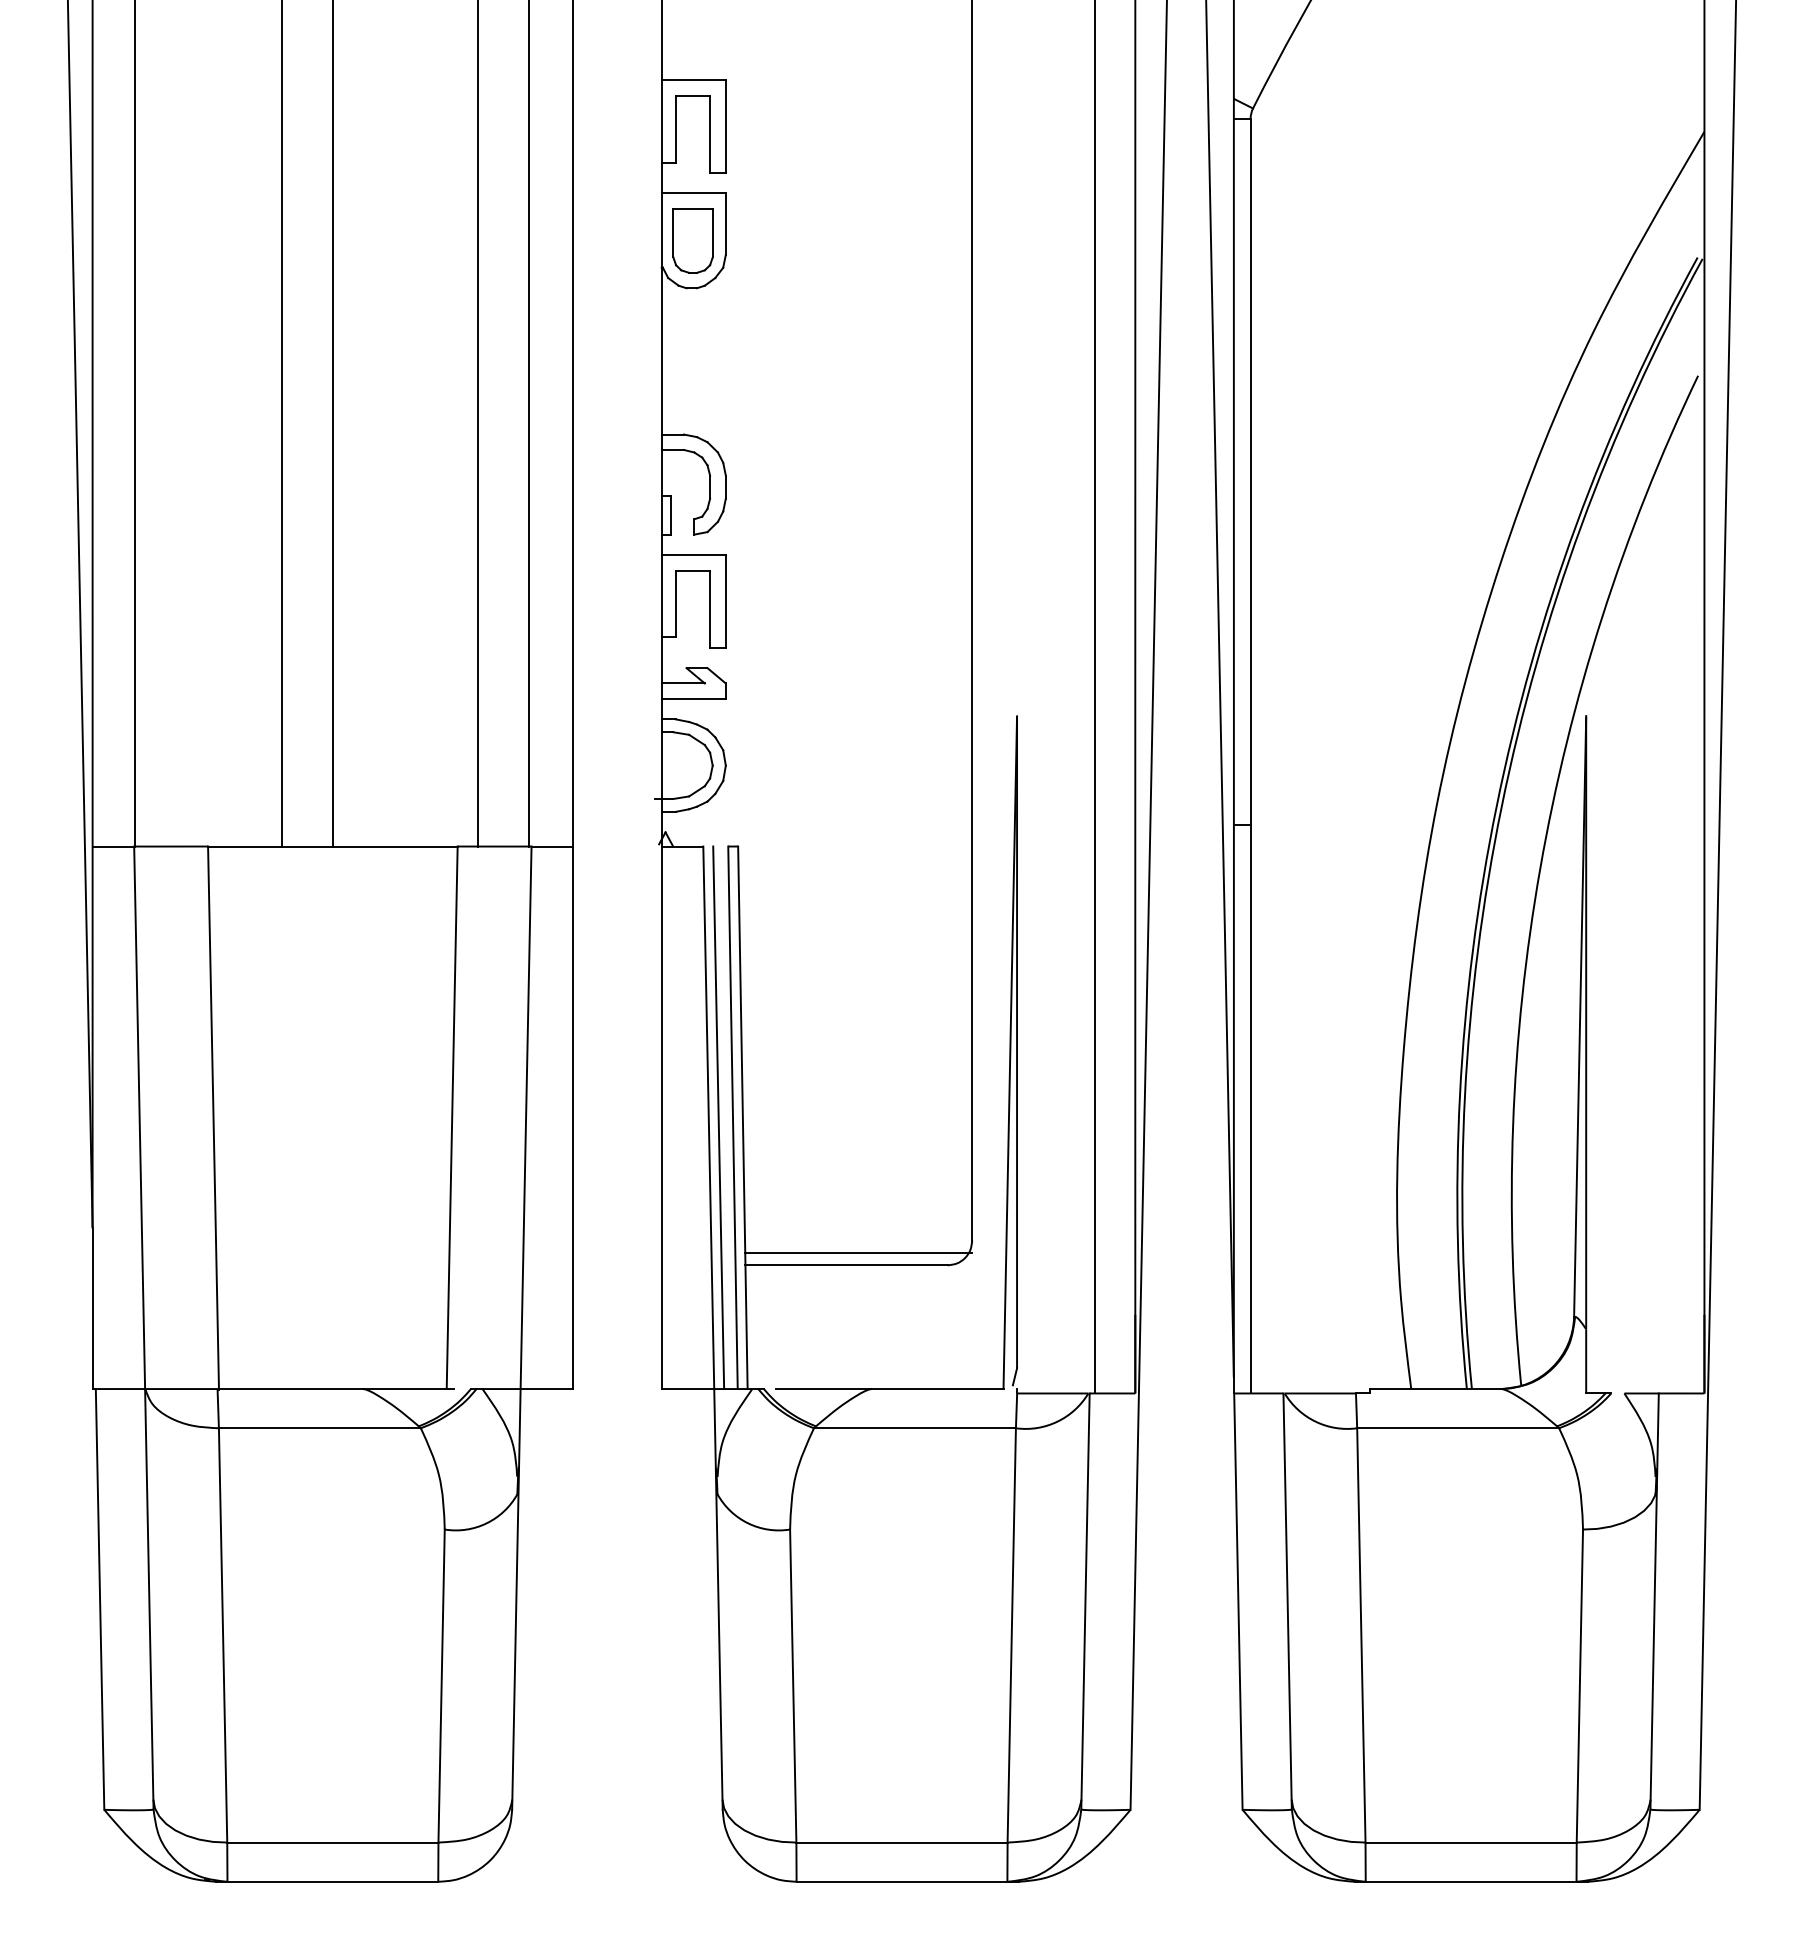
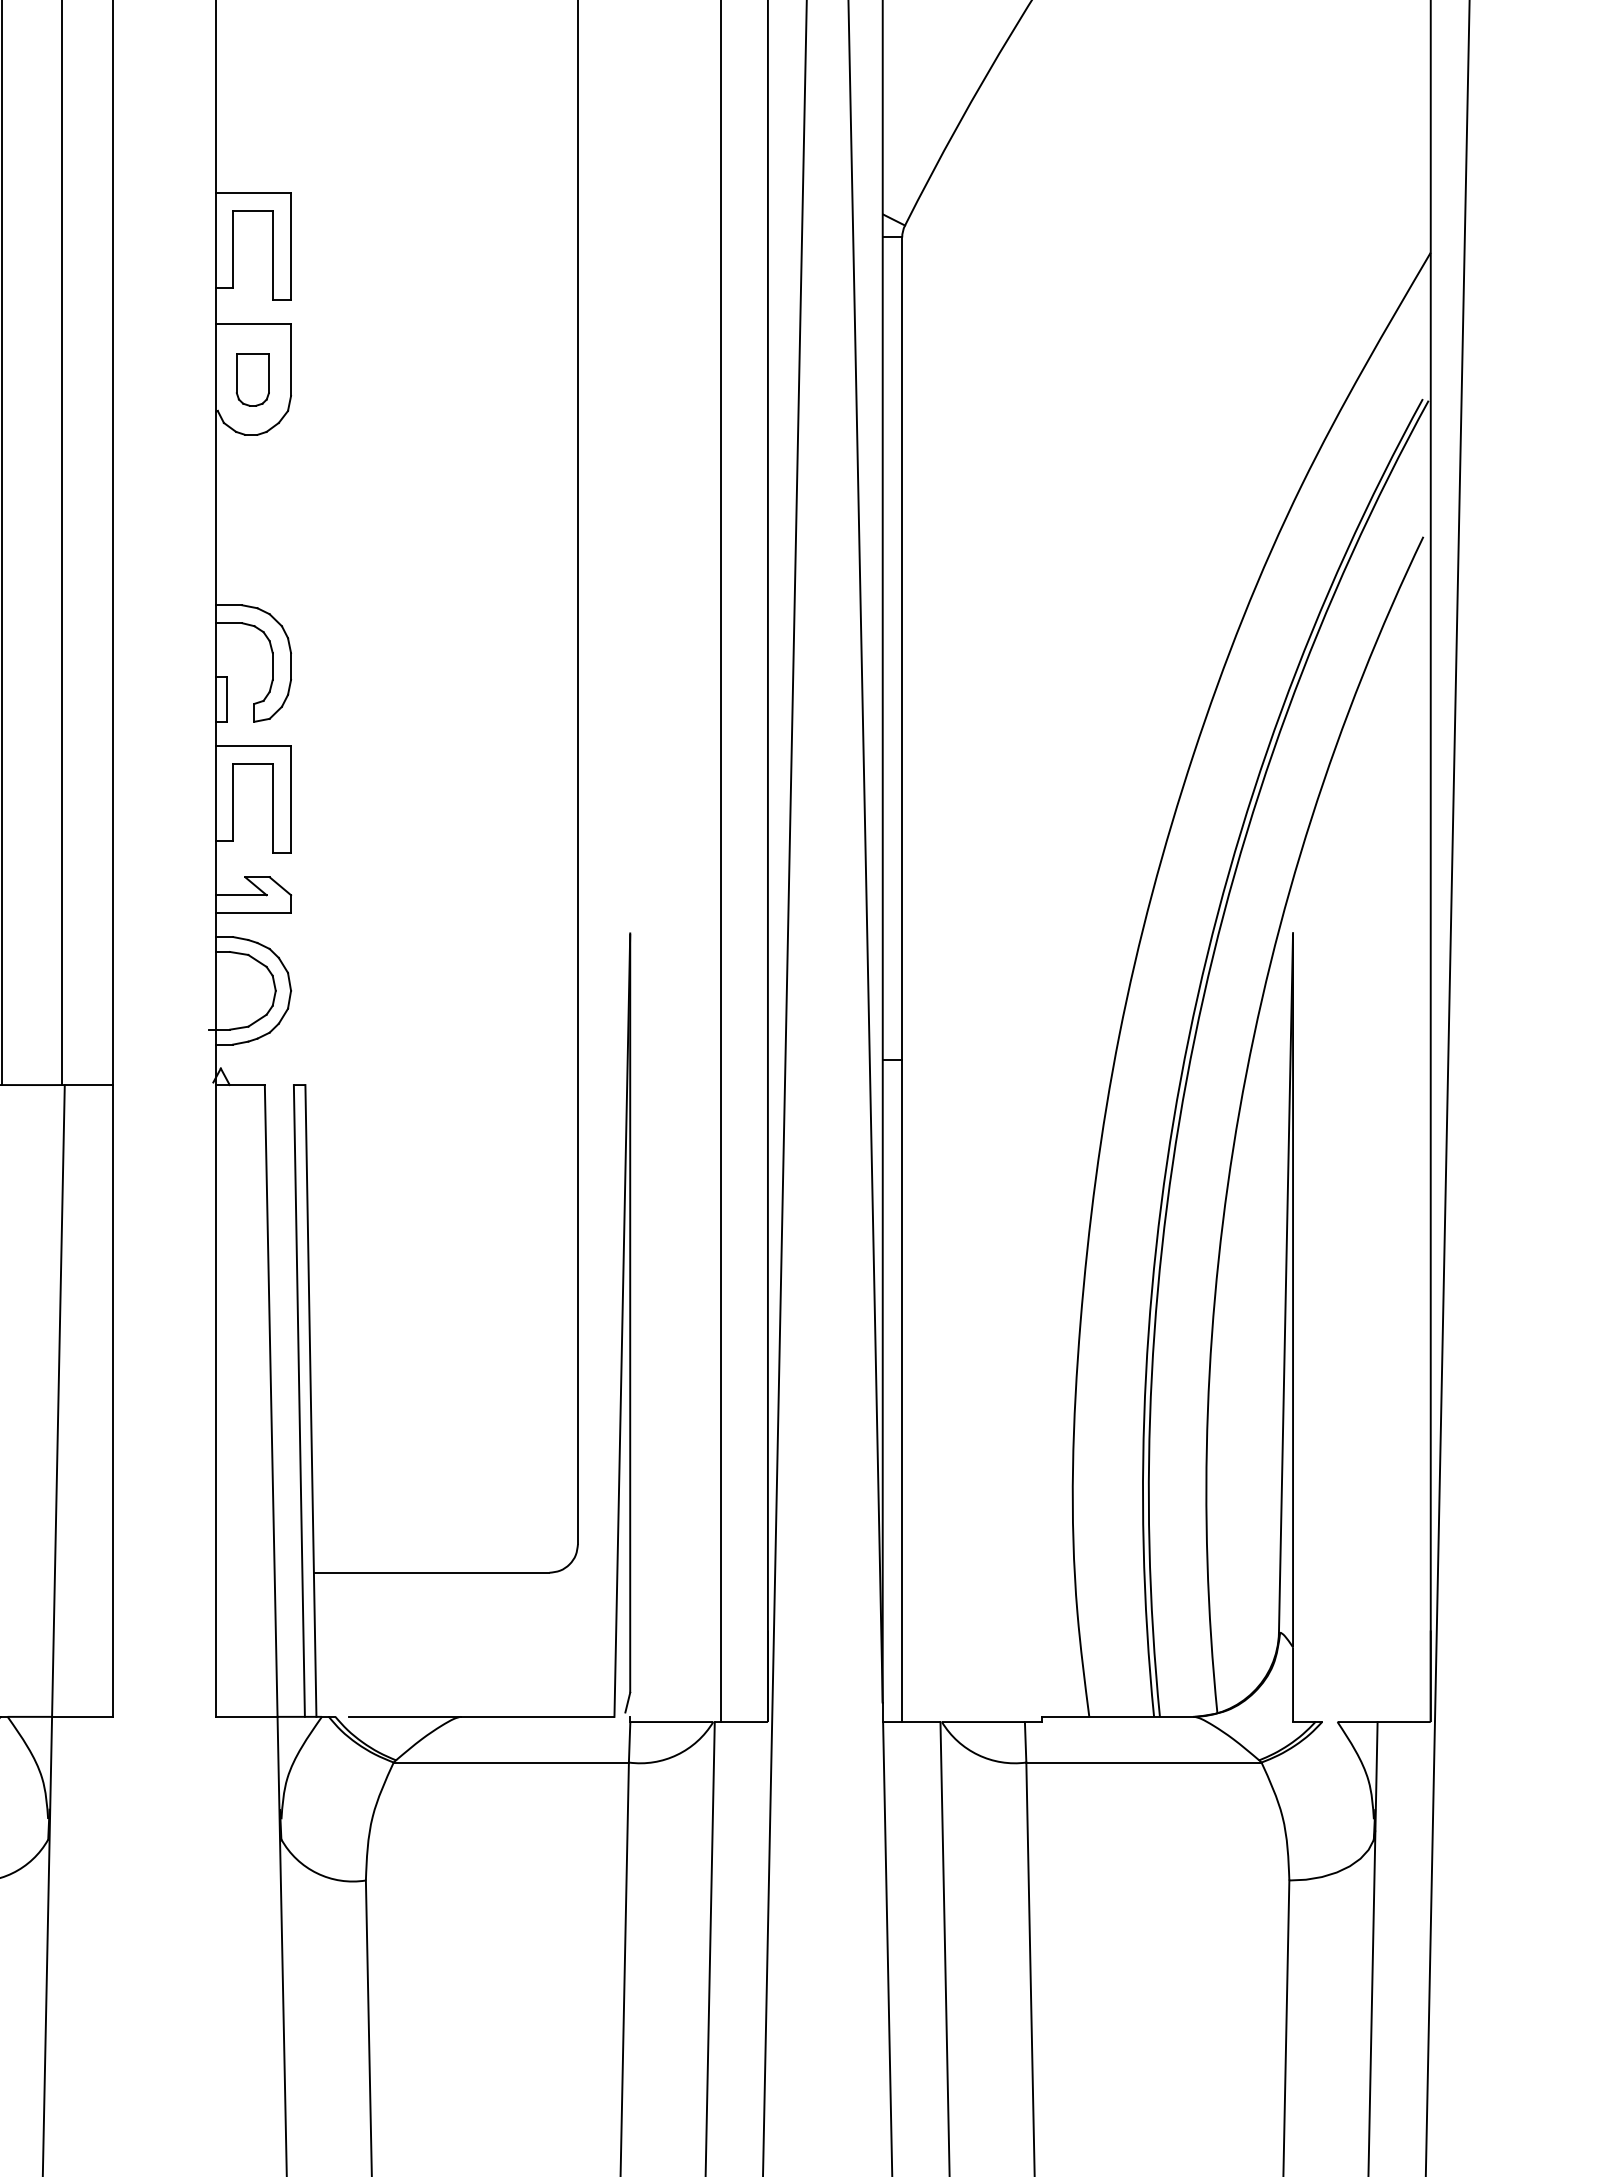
part: (692, 240) -> (252, 379), size x0.7
line: (718, 1117) -> (282, 1400), removed
line: (858, 1253) -> (445, 1559), removed

